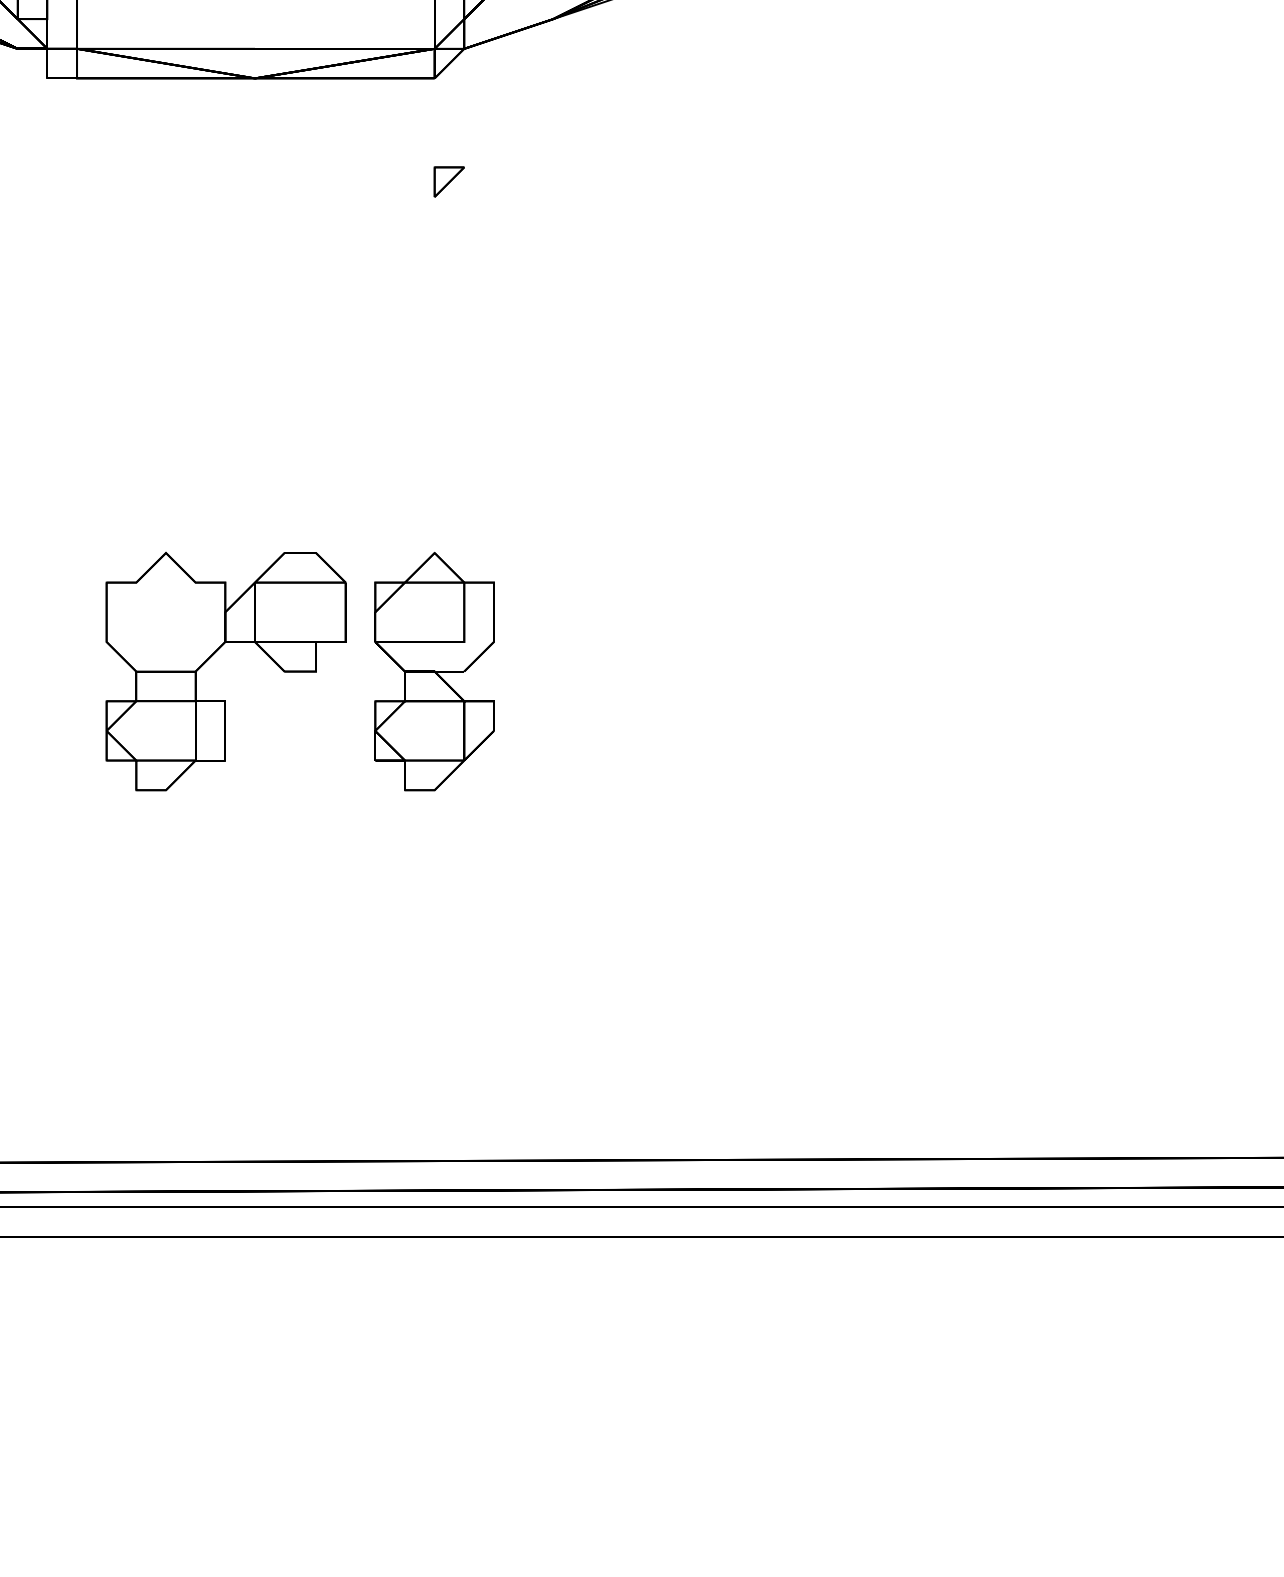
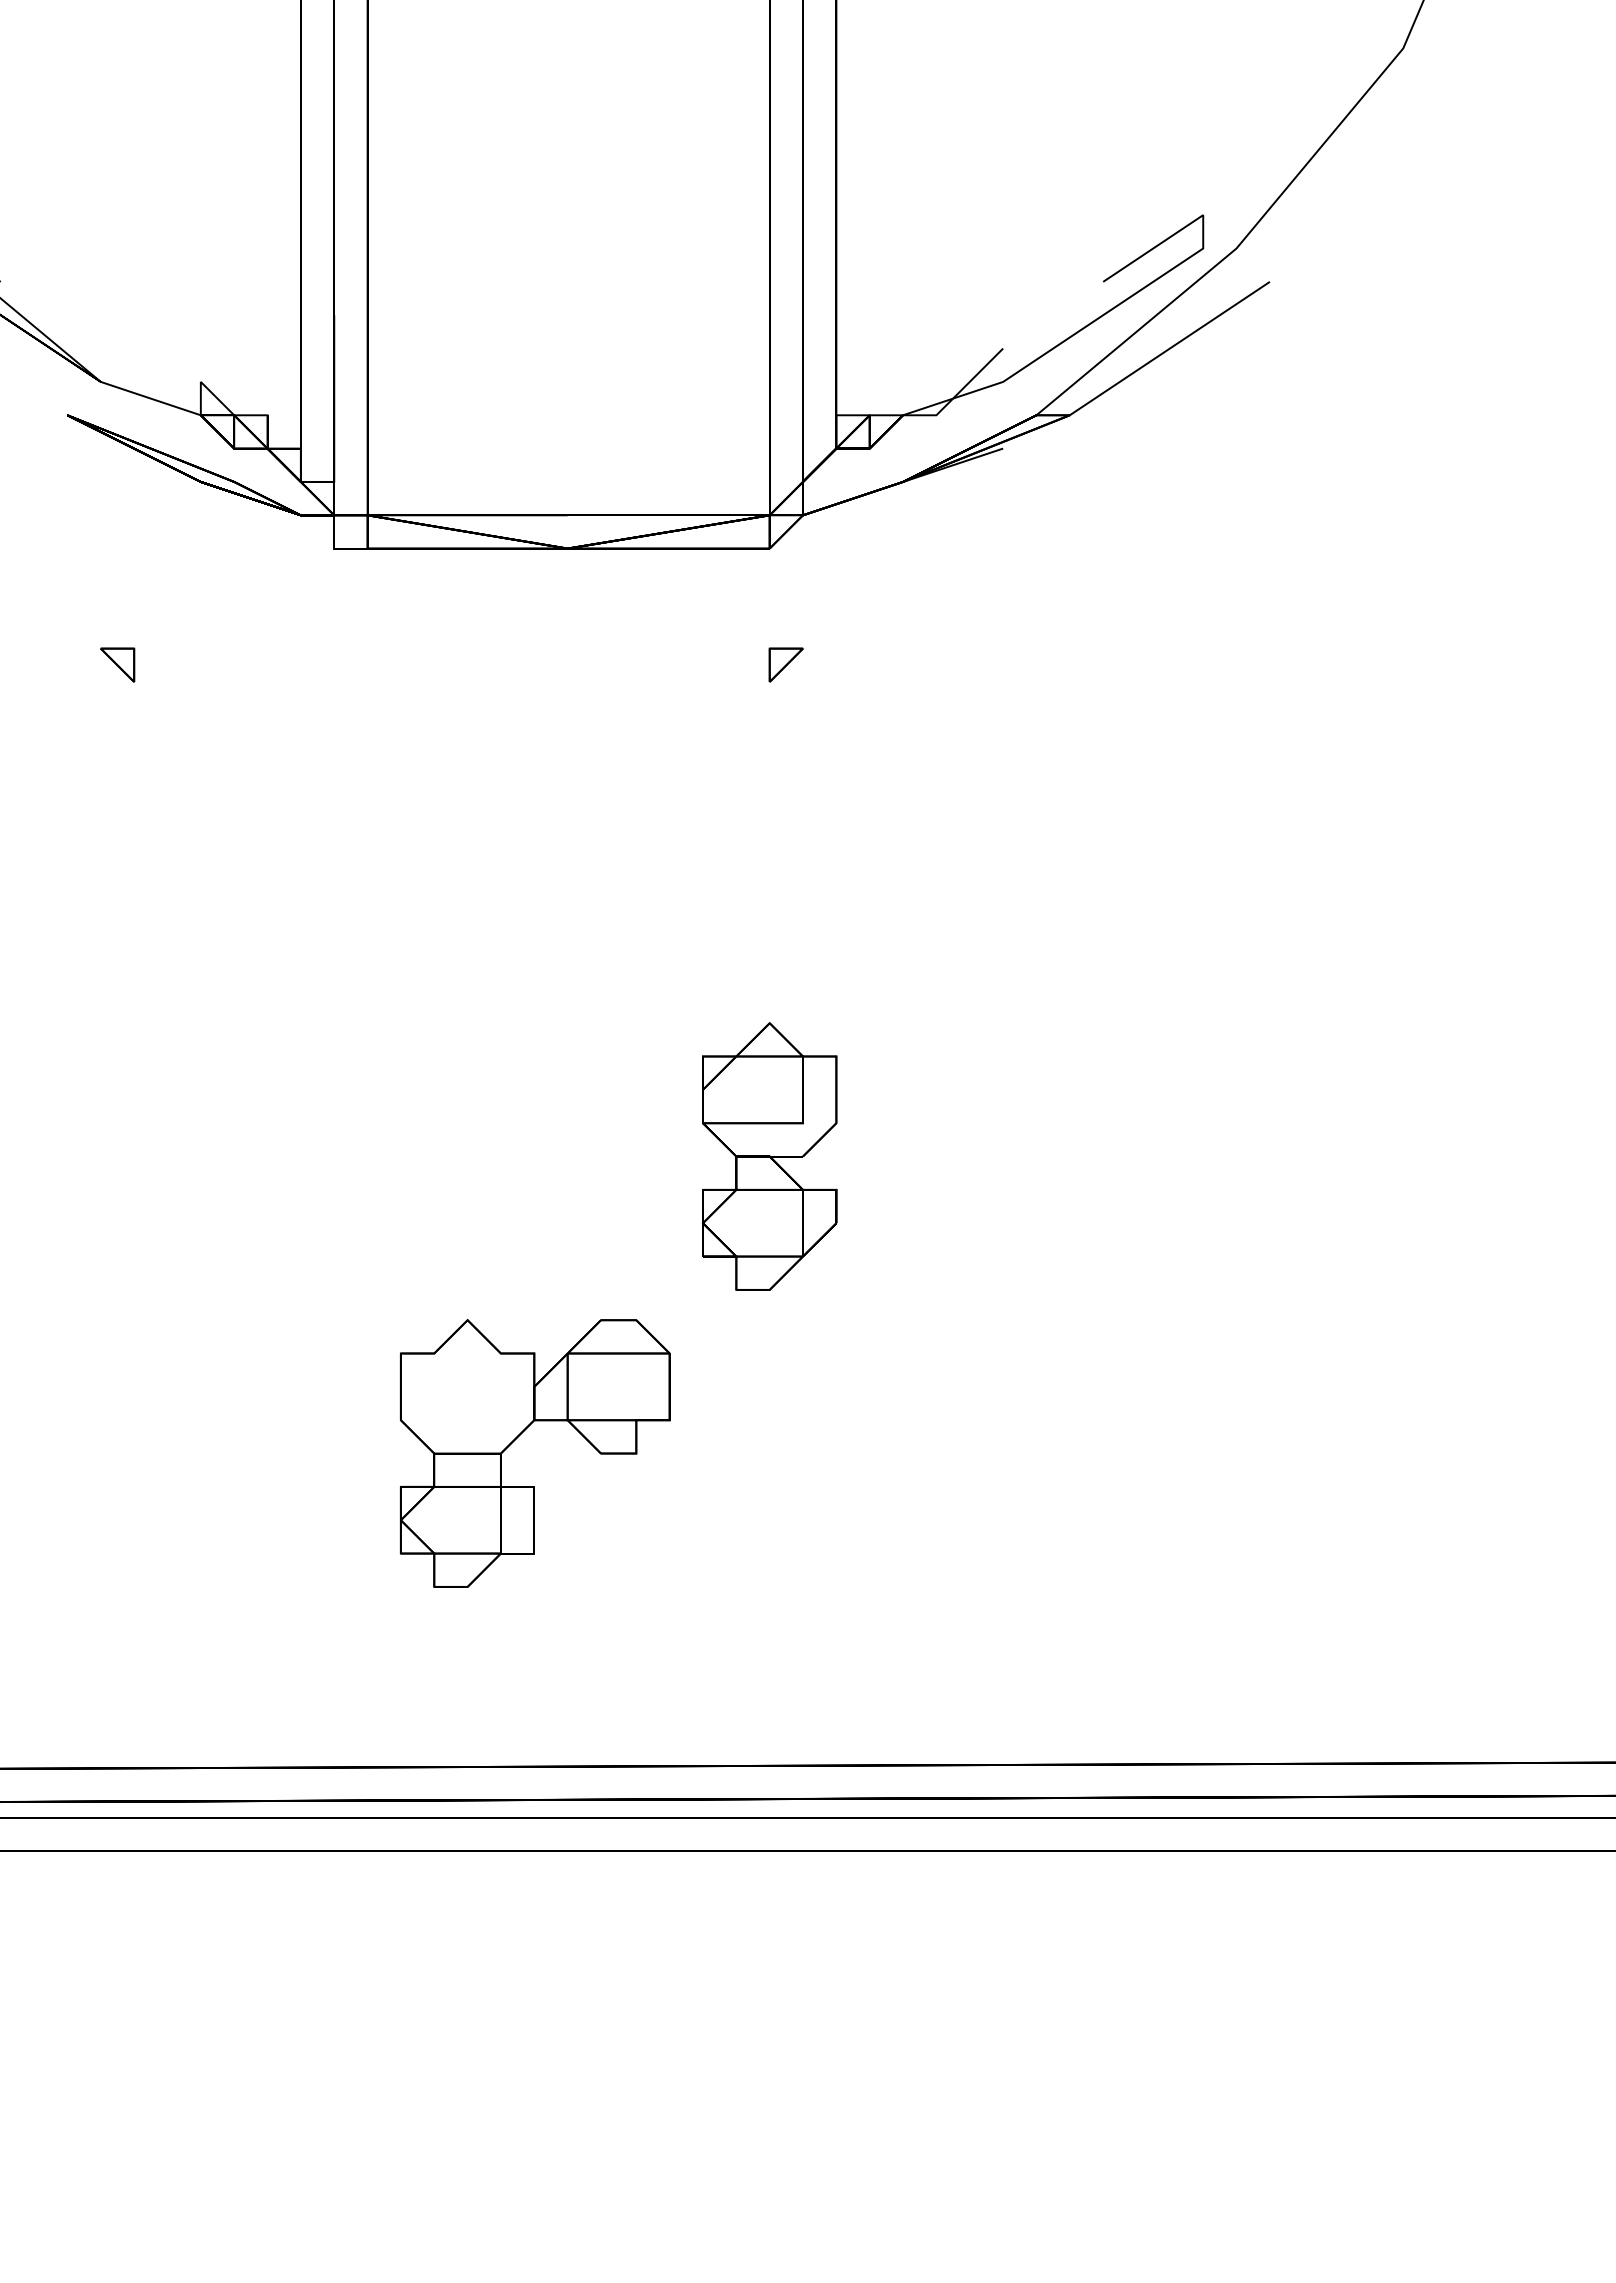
part: (212, 656) -> (519, 1436), moved
part: (434, 671) -> (769, 1156), moved

